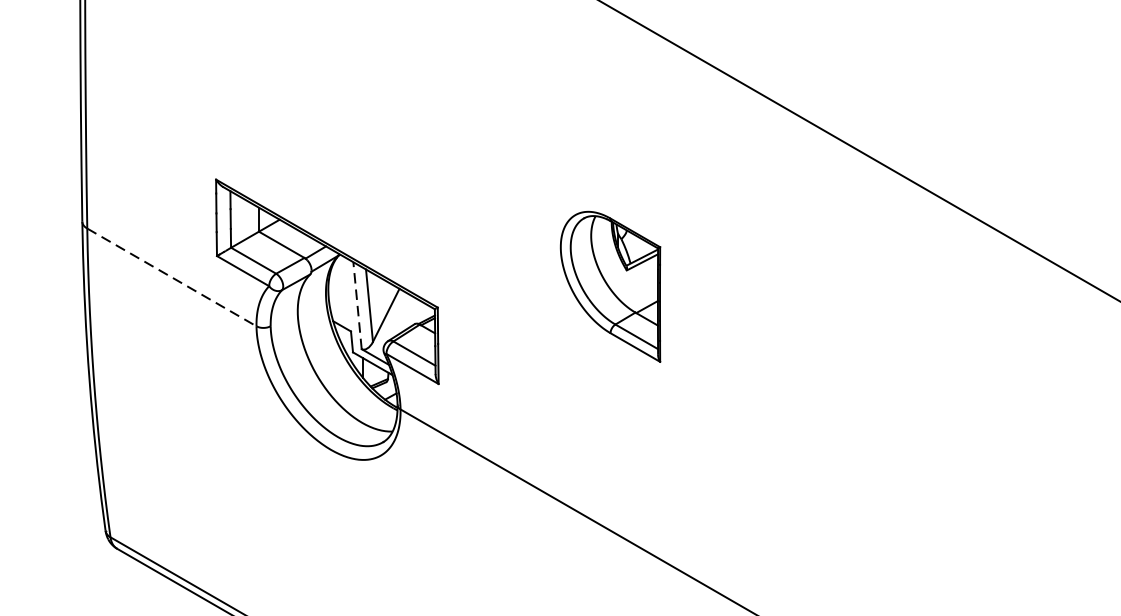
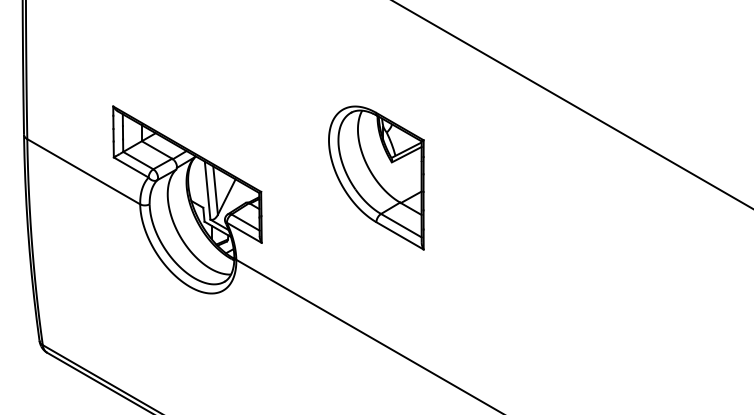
line: (173, 277) -> (84, 171), dashed -> solid
part: (610, 286) -> (376, 177), size x1.43
line: (357, 305) -> (207, 190), dashed -> solid

